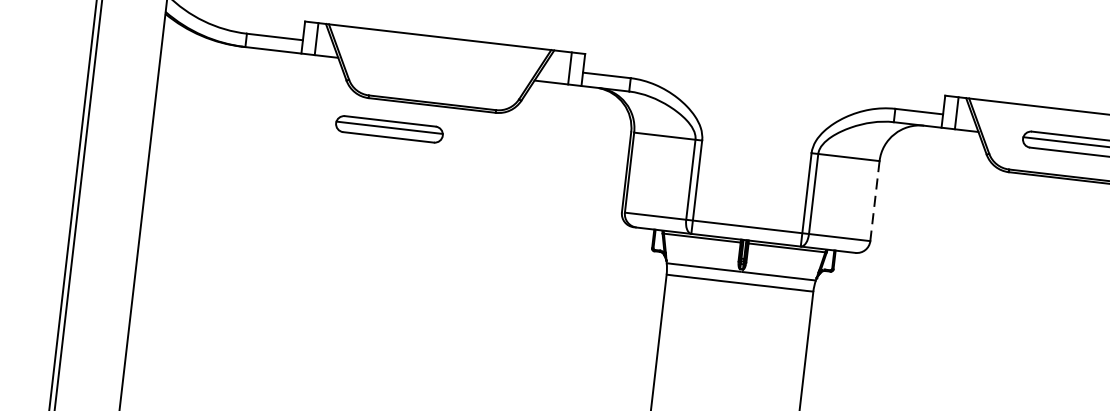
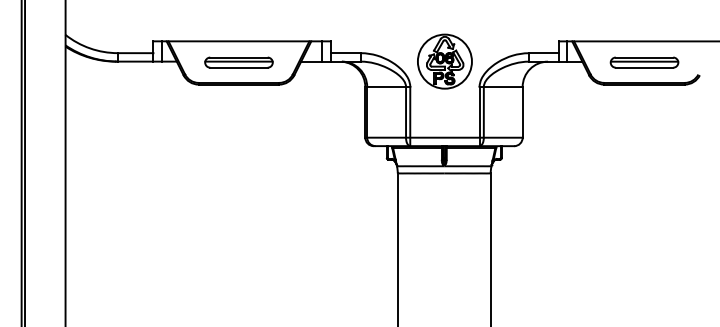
part: (760, 106) -> (444, 61), added
part: (388, 129) -> (238, 62), moved
line: (874, 201) -> (522, 112), dashed -> solid

